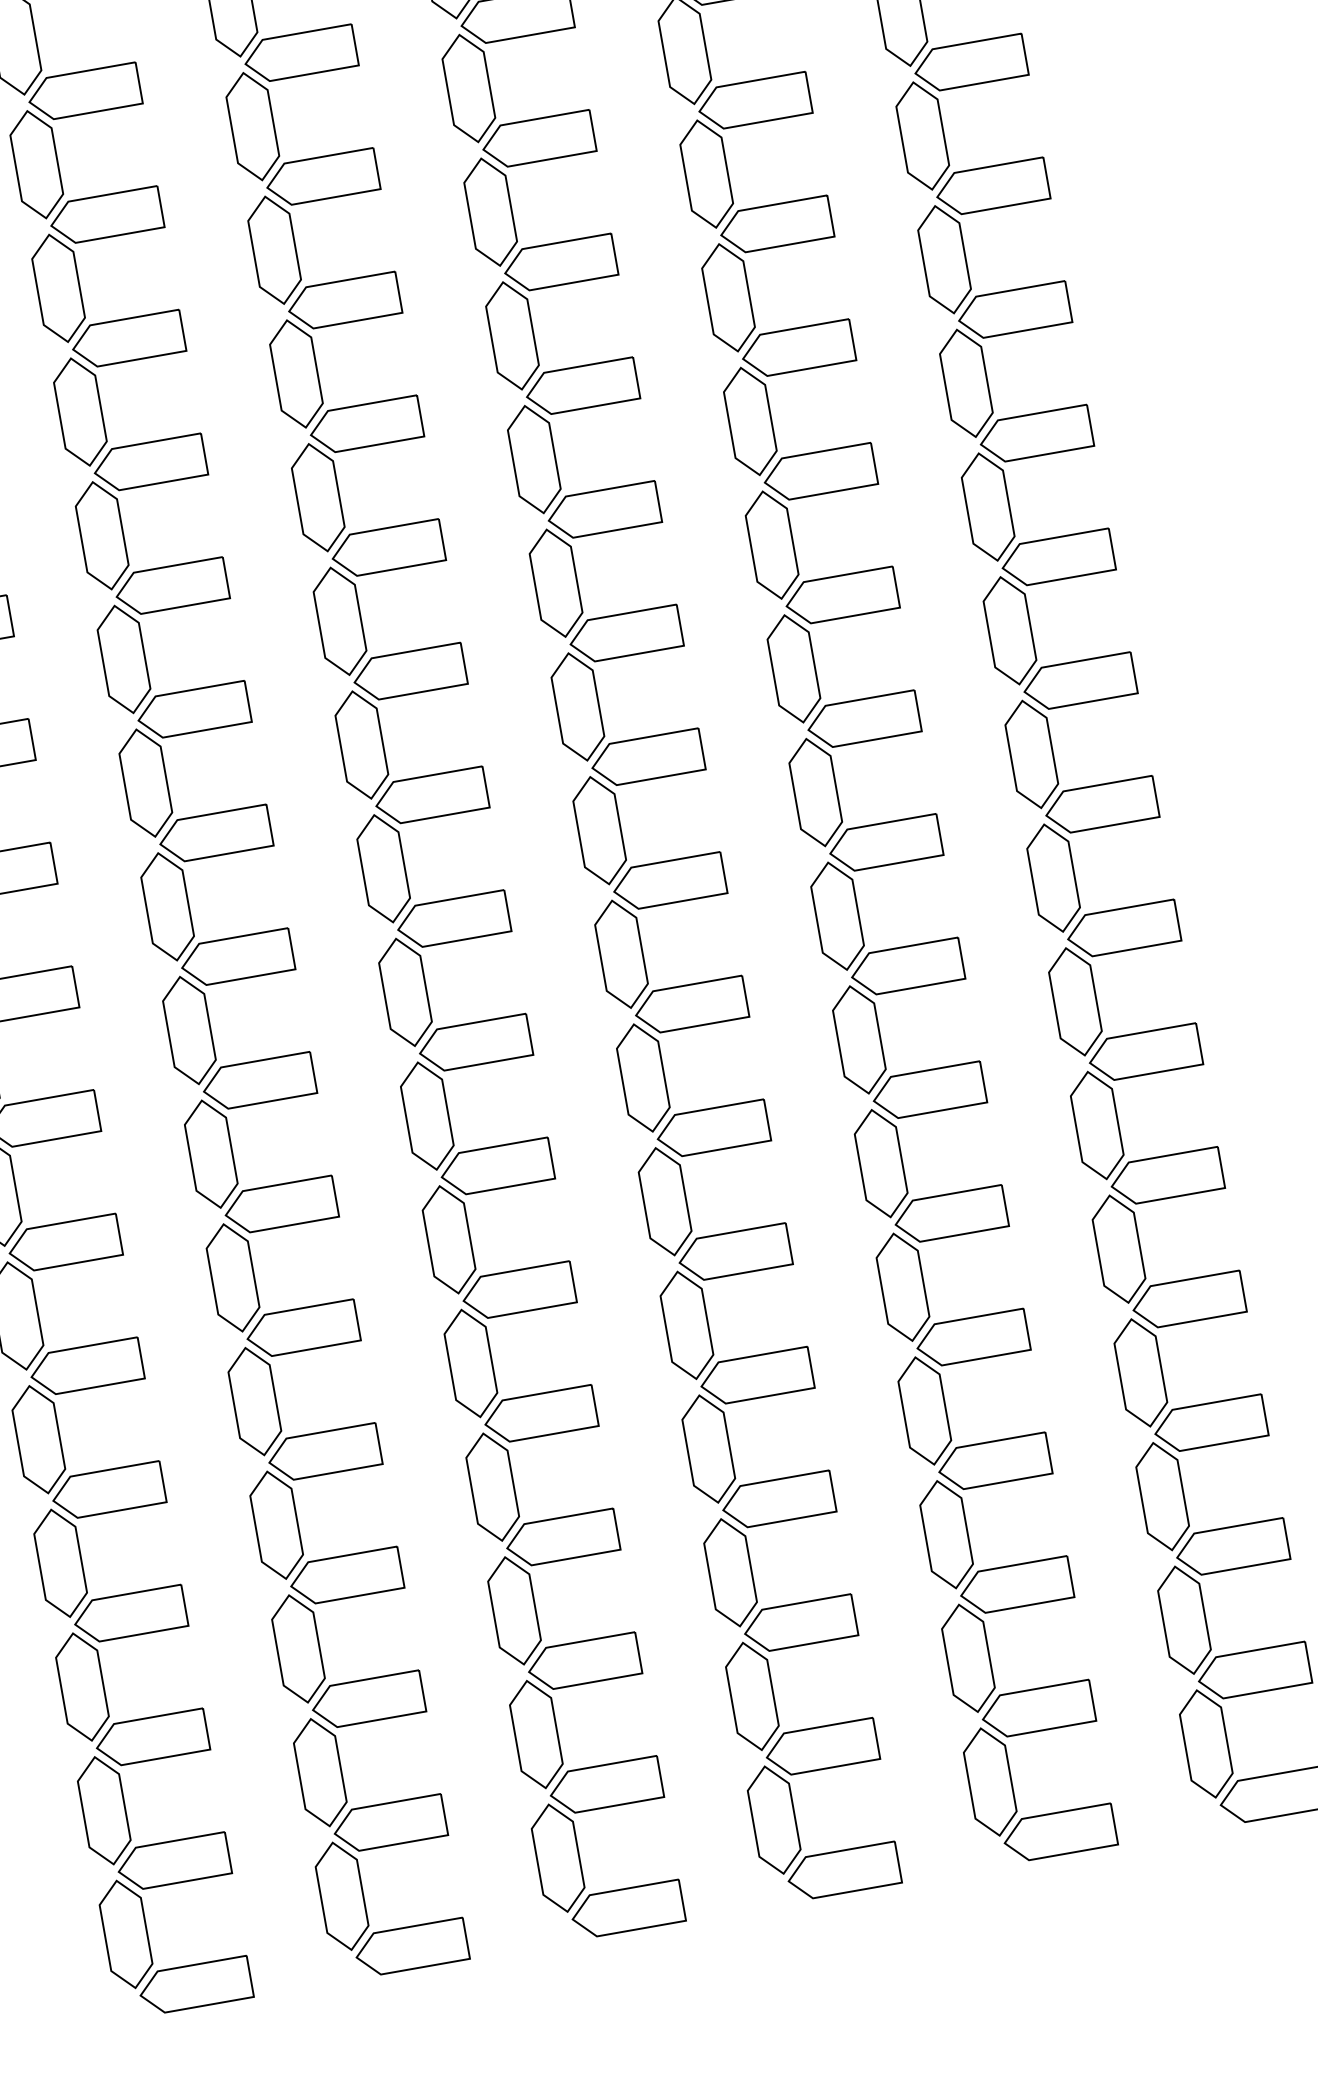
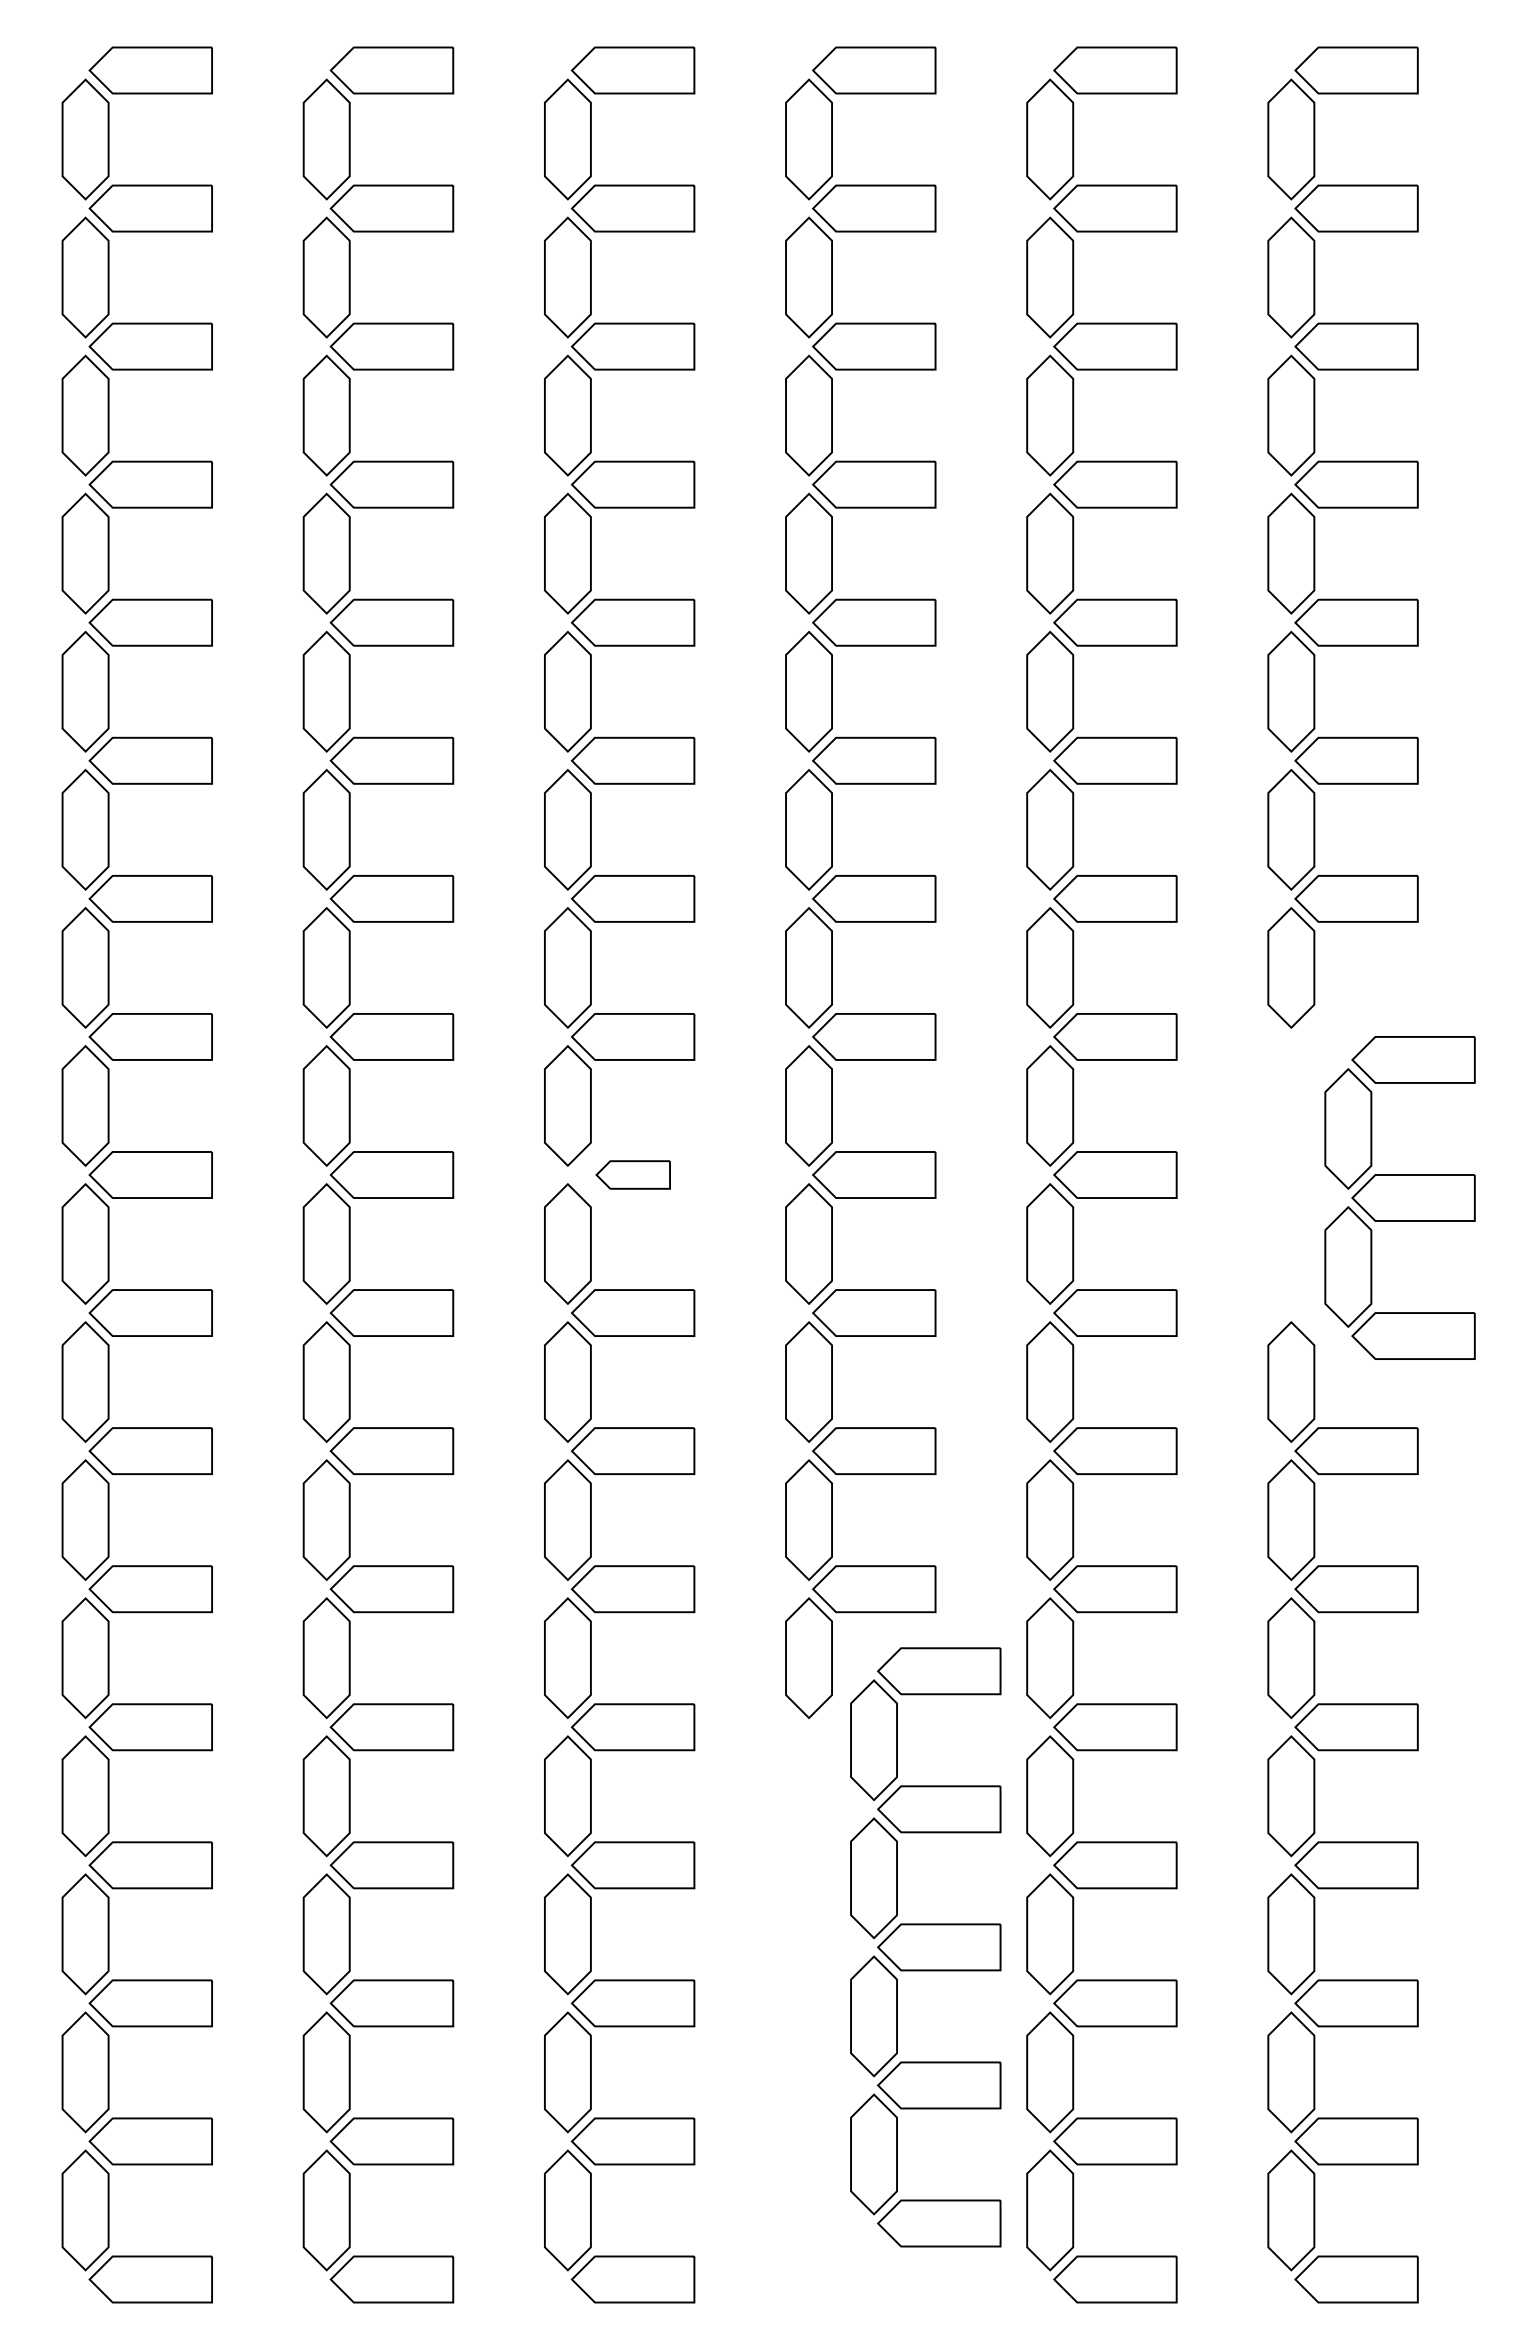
part: (1088, 807) -> (1399, 1197), moved
part: (453, 919) -> (633, 1174), size x0.6
part: (787, 1626) -> (925, 1947), moved

